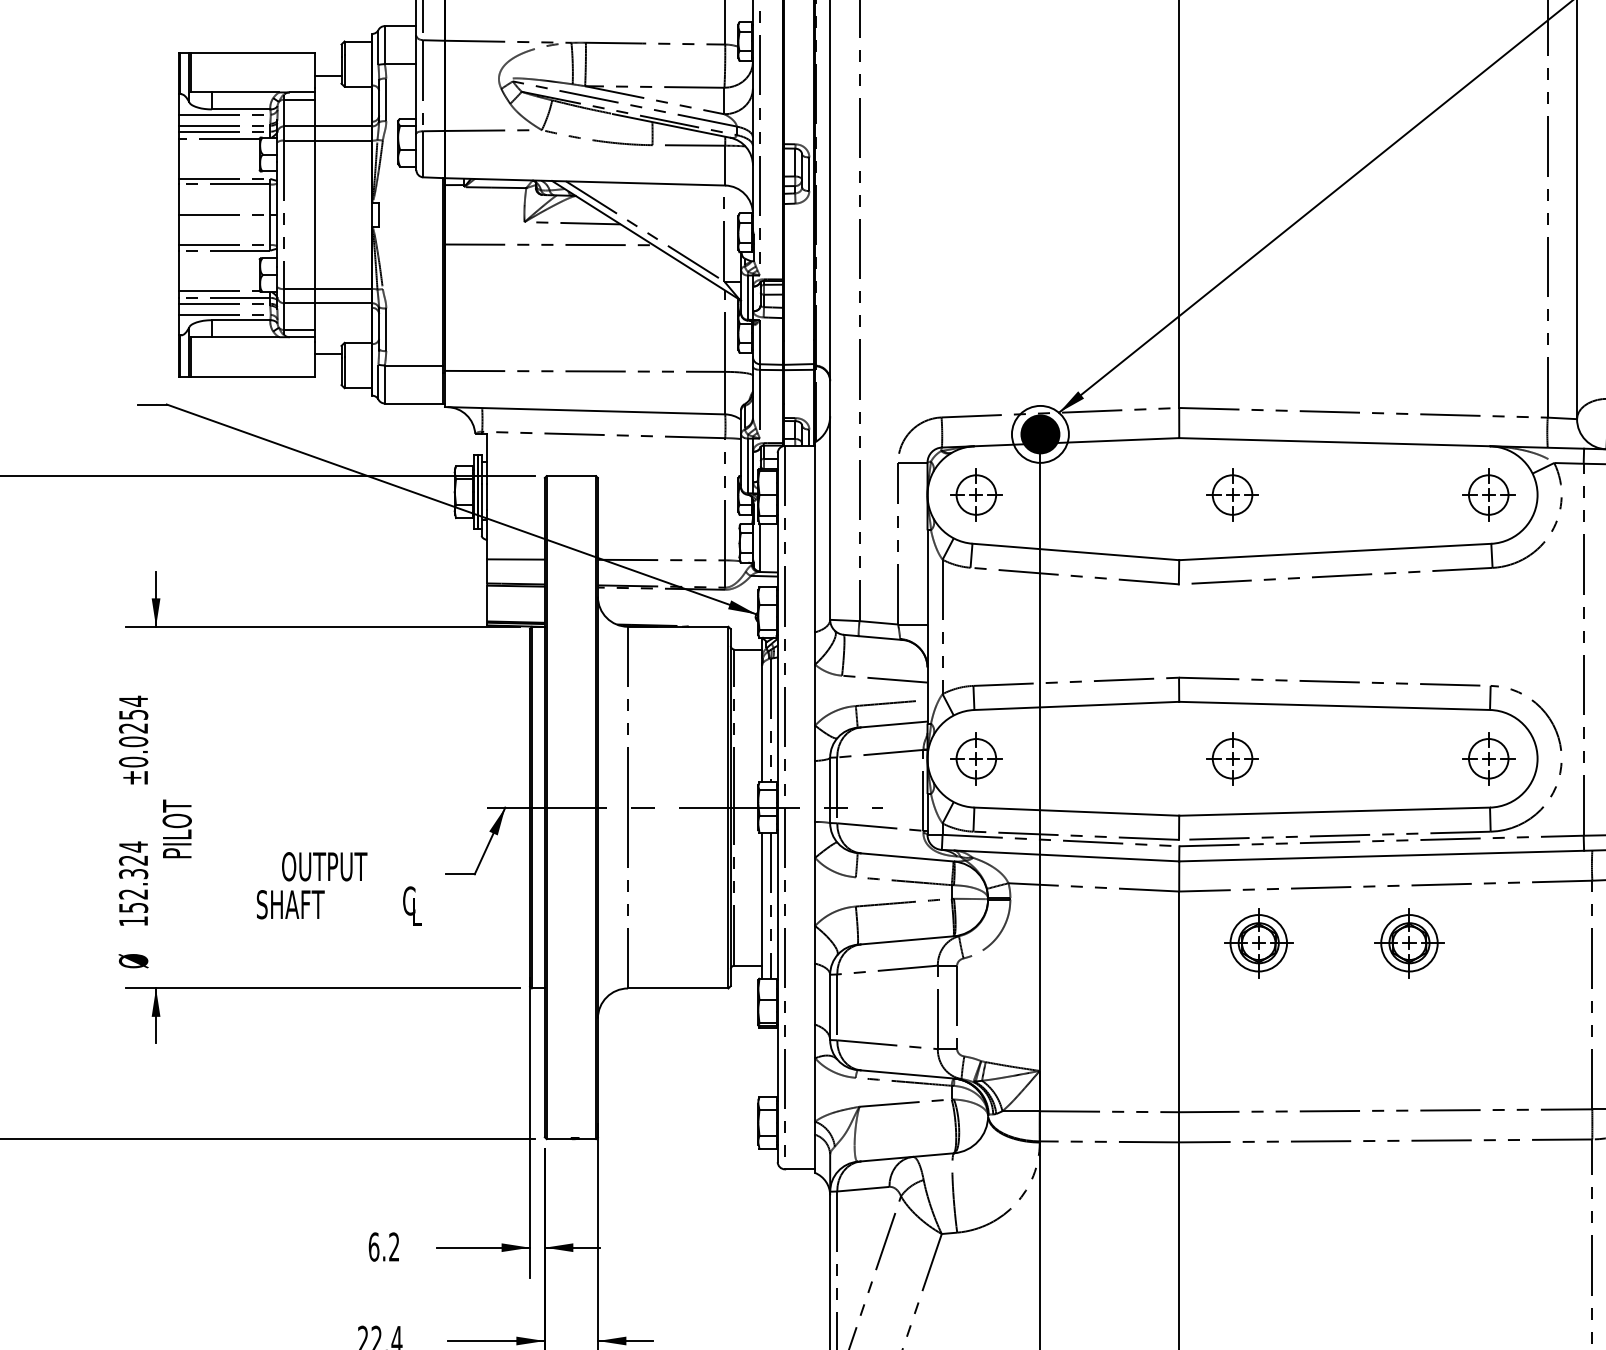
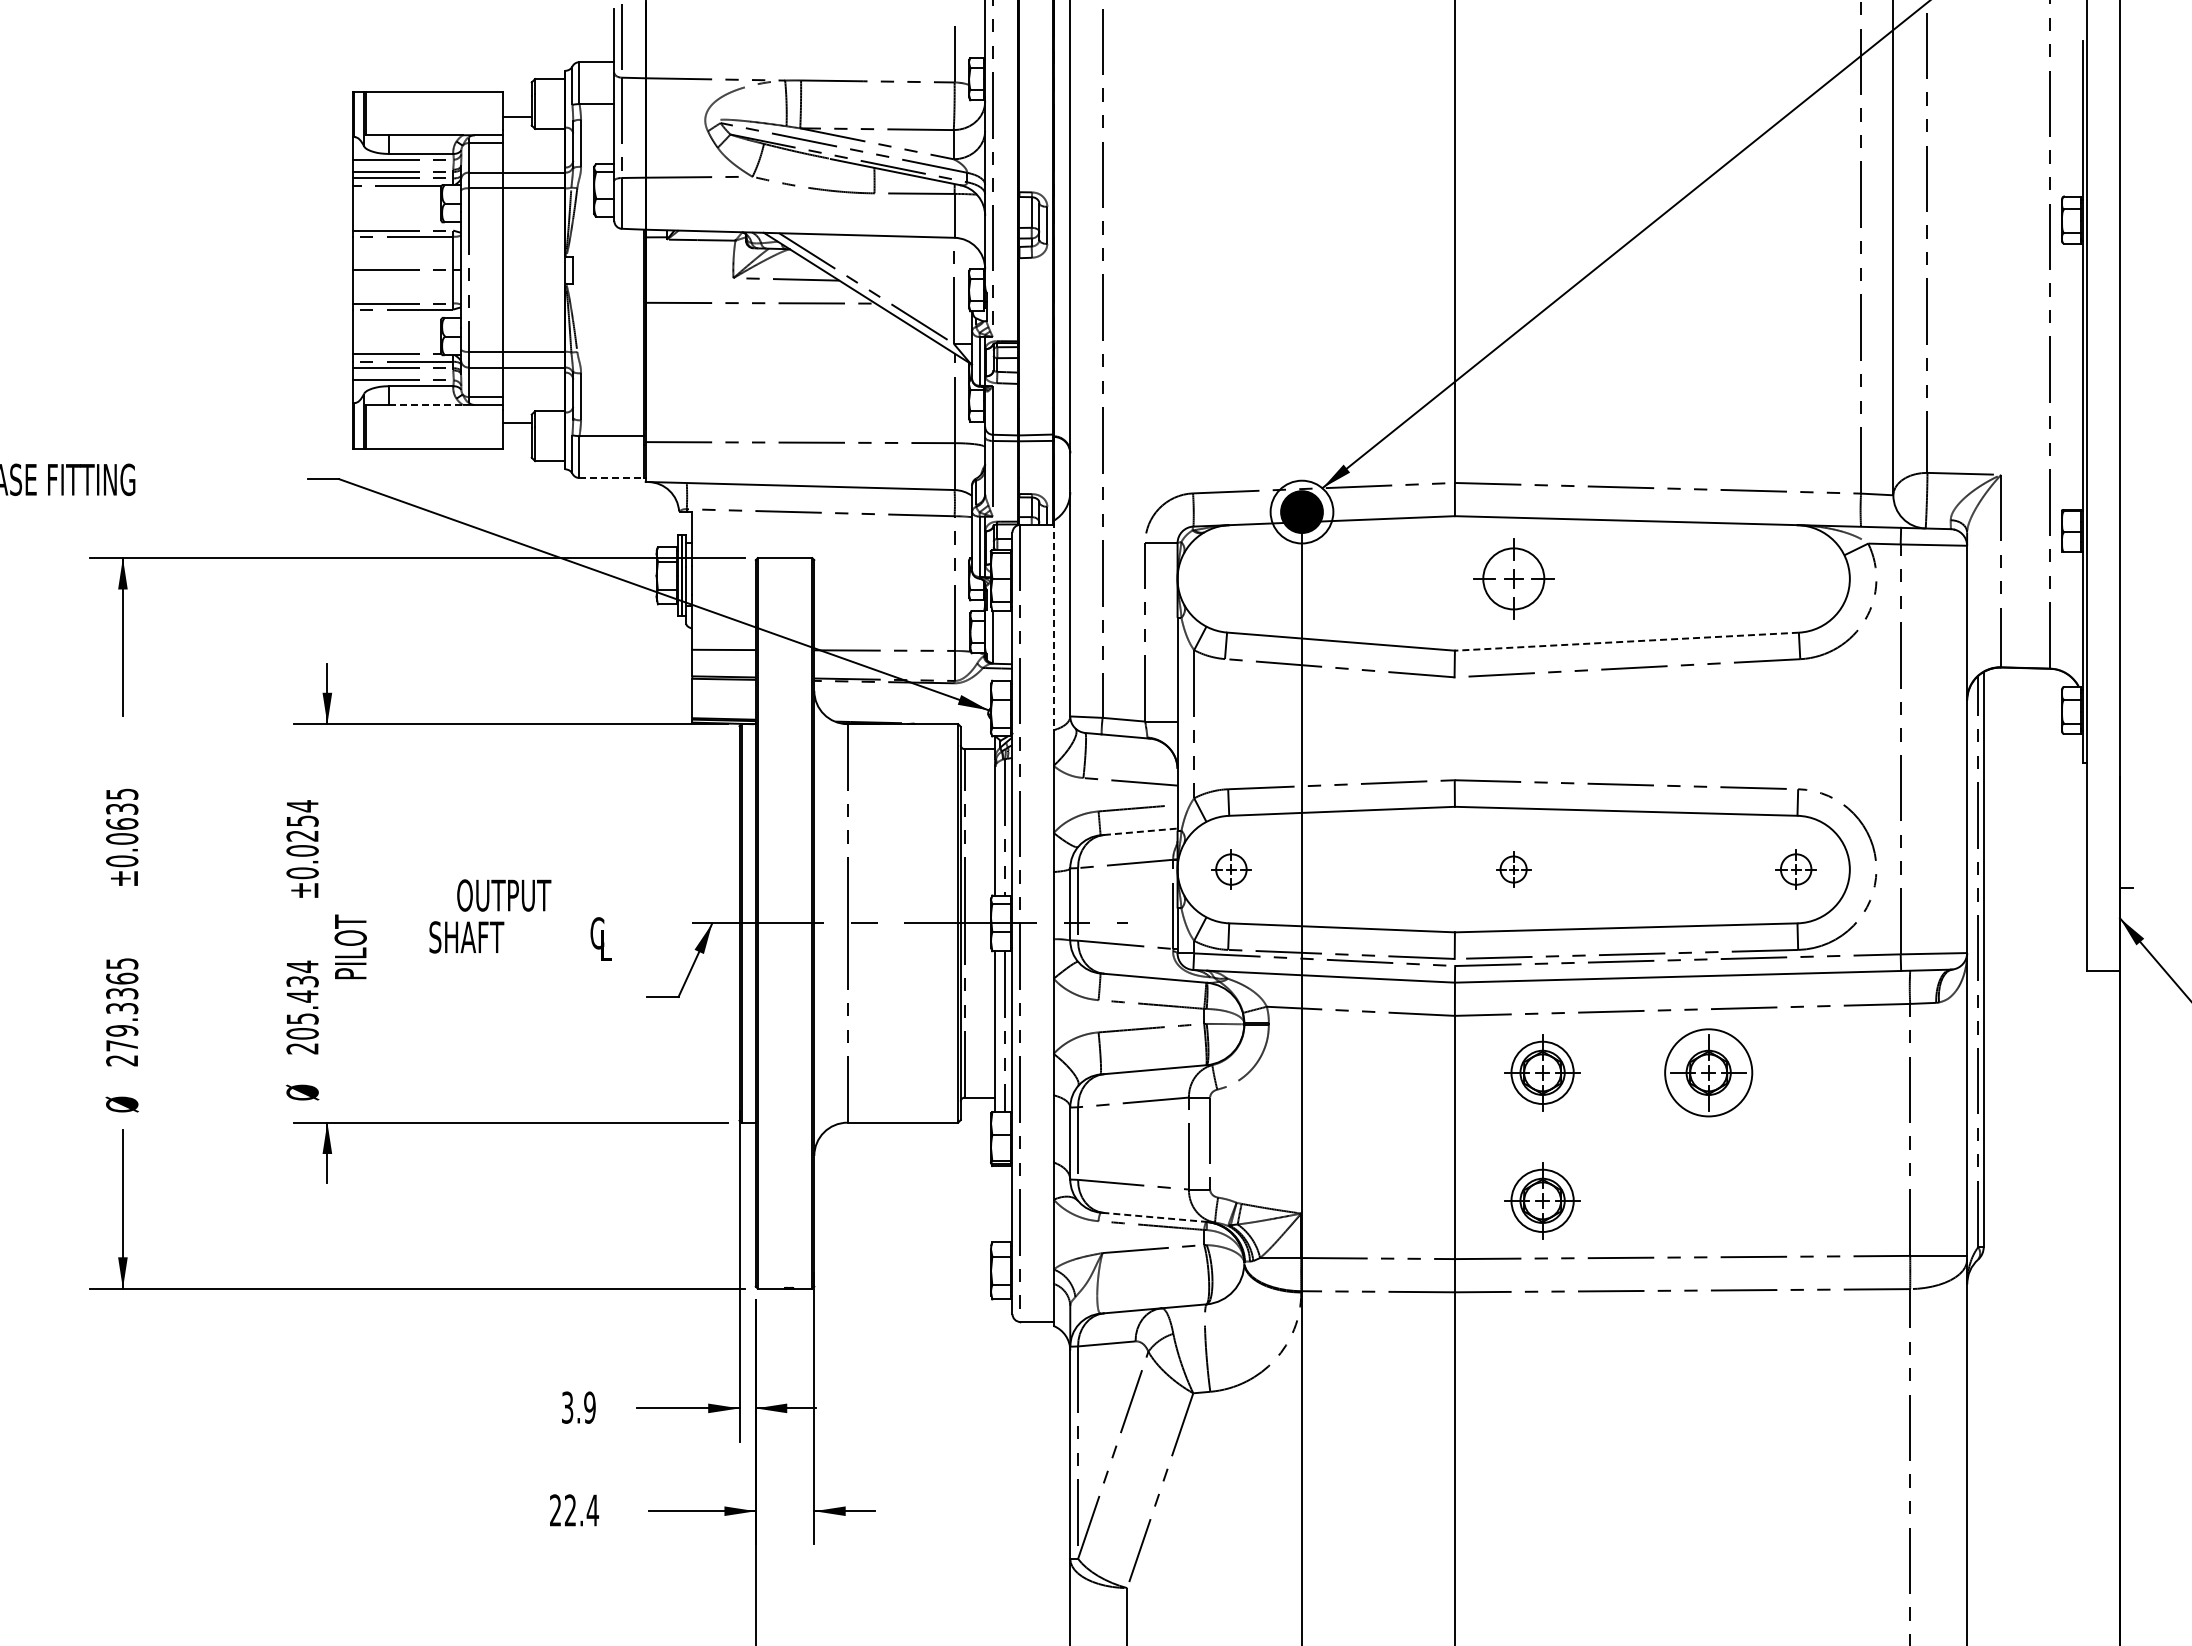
line: (246, 336) -> (426, 404), solid -> dashed
line: (414, 403) -> (612, 478), solid -> dashed
part: (976, 494) -> (1231, 578), removed
part: (1232, 494) -> (1513, 578), size x1.4
part: (1489, 494) -> (1796, 578), removed
line: (814, 537) -> (1053, 625), solid -> dashed
line: (1334, 551) -> (1626, 641), solid -> dashed
line: (893, 724) -> (1140, 831), solid -> dashed
part: (976, 758) -> (1231, 869), size x0.7
part: (1232, 758) -> (1513, 869), size x0.6
part: (1489, 758) -> (1796, 869), size x0.7
text: (339, 888) -> (520, 919), moved
text: (133, 891) -> (302, 1015), 152.324 -> 205.434
circle: (1409, 942) -> (1708, 1072), size x1.4
part: (1258, 1059) -> (1542, 1200), added
line: (907, 1074) -> (1155, 1217), solid -> dashed
text: (383, 1246) -> (578, 1407), 6.2 -> 3.9

